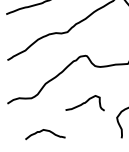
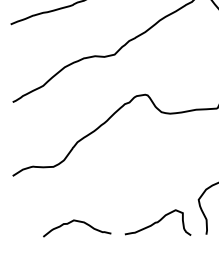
curve: (84, 103) -> (156, 223), moved

